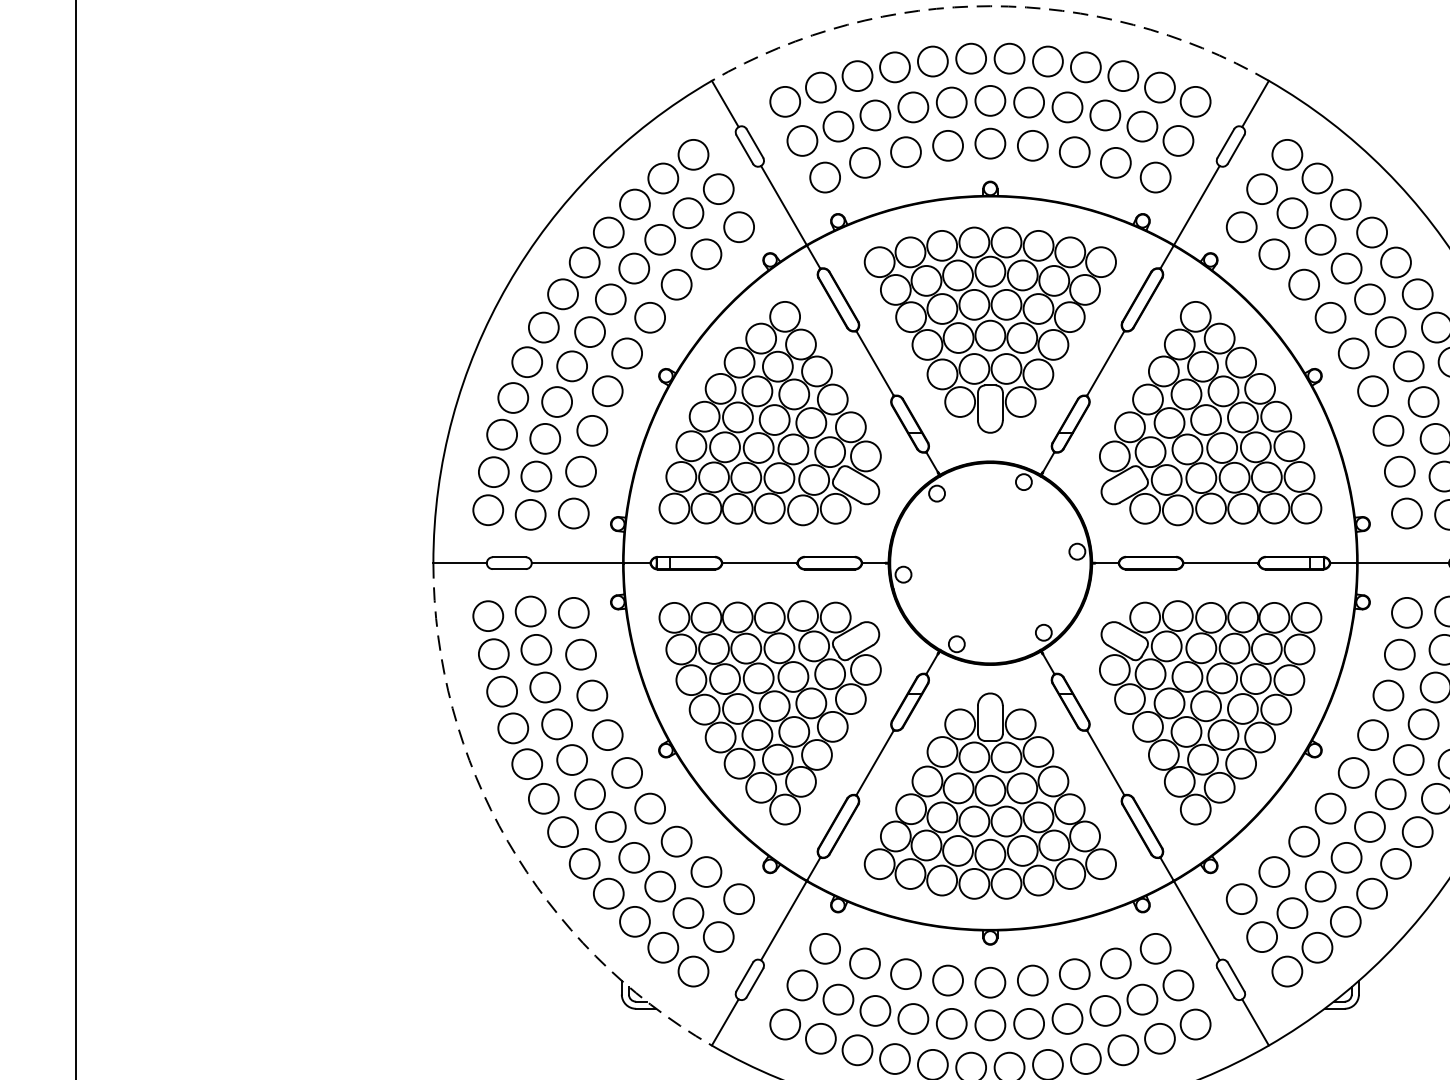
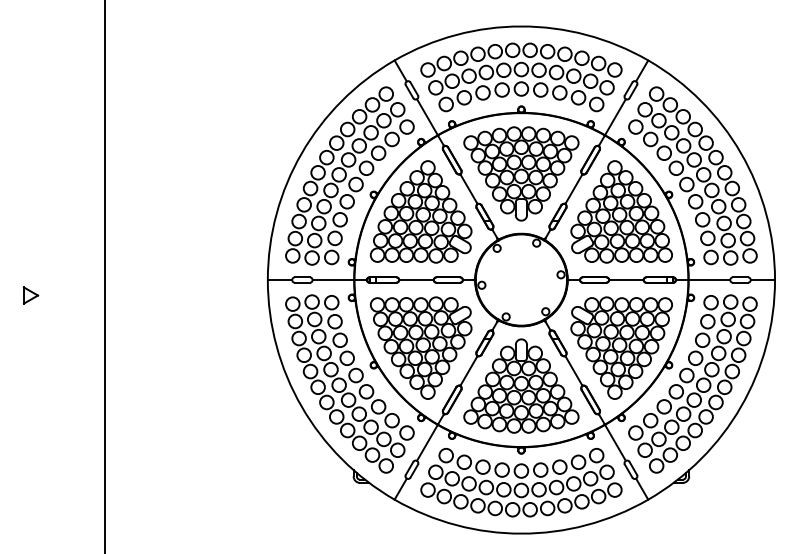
arc: (990, 6) -> (521, 26), dashed -> solid
arc: (507, 840) -> (301, 406), dashed -> solid

